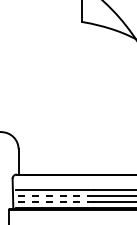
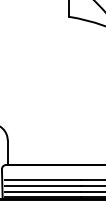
line: (54, 195) -> (42, 185), dashed -> solid
line: (54, 201) -> (42, 191), dashed -> solid

